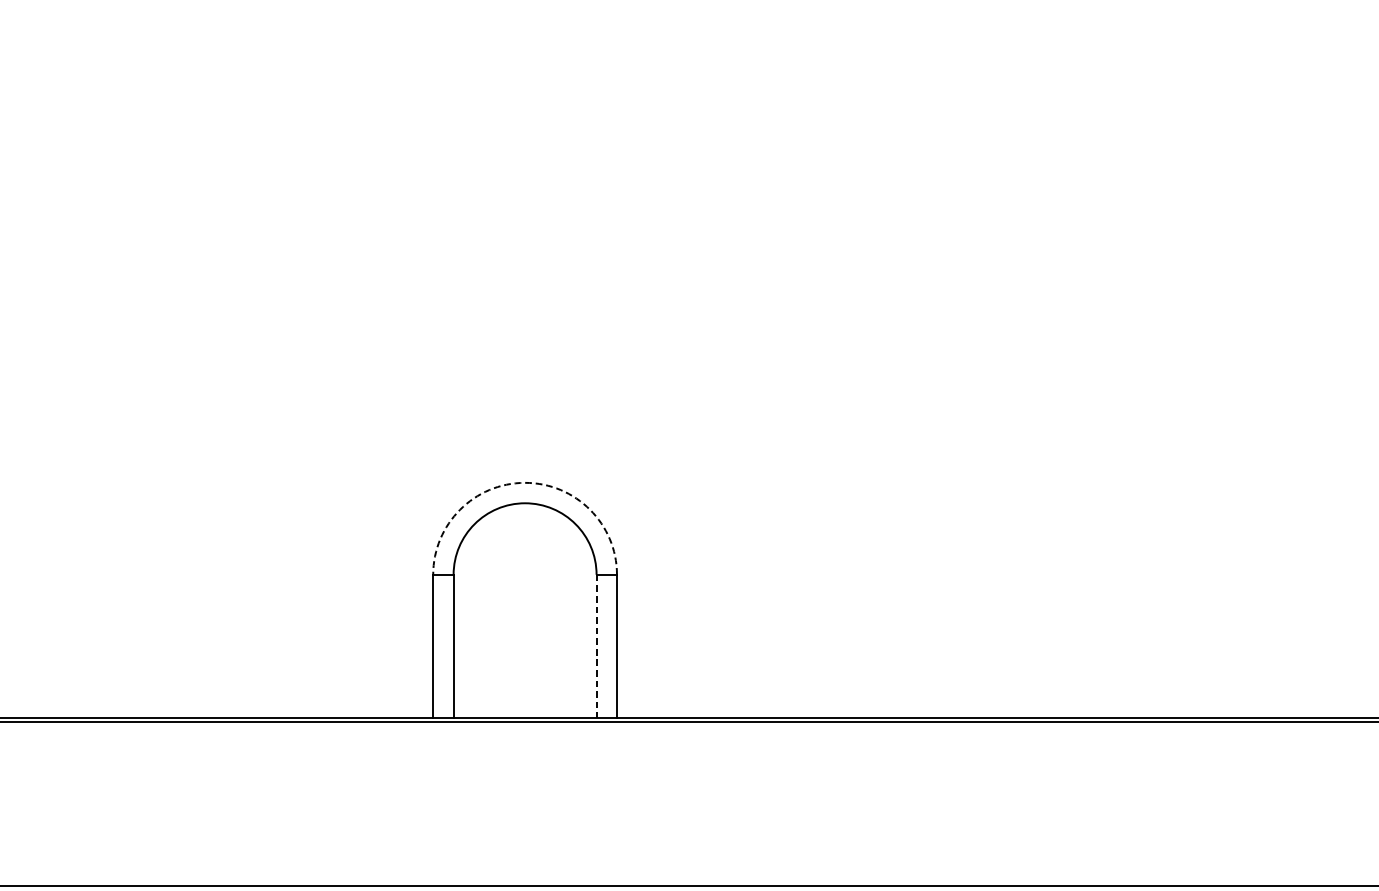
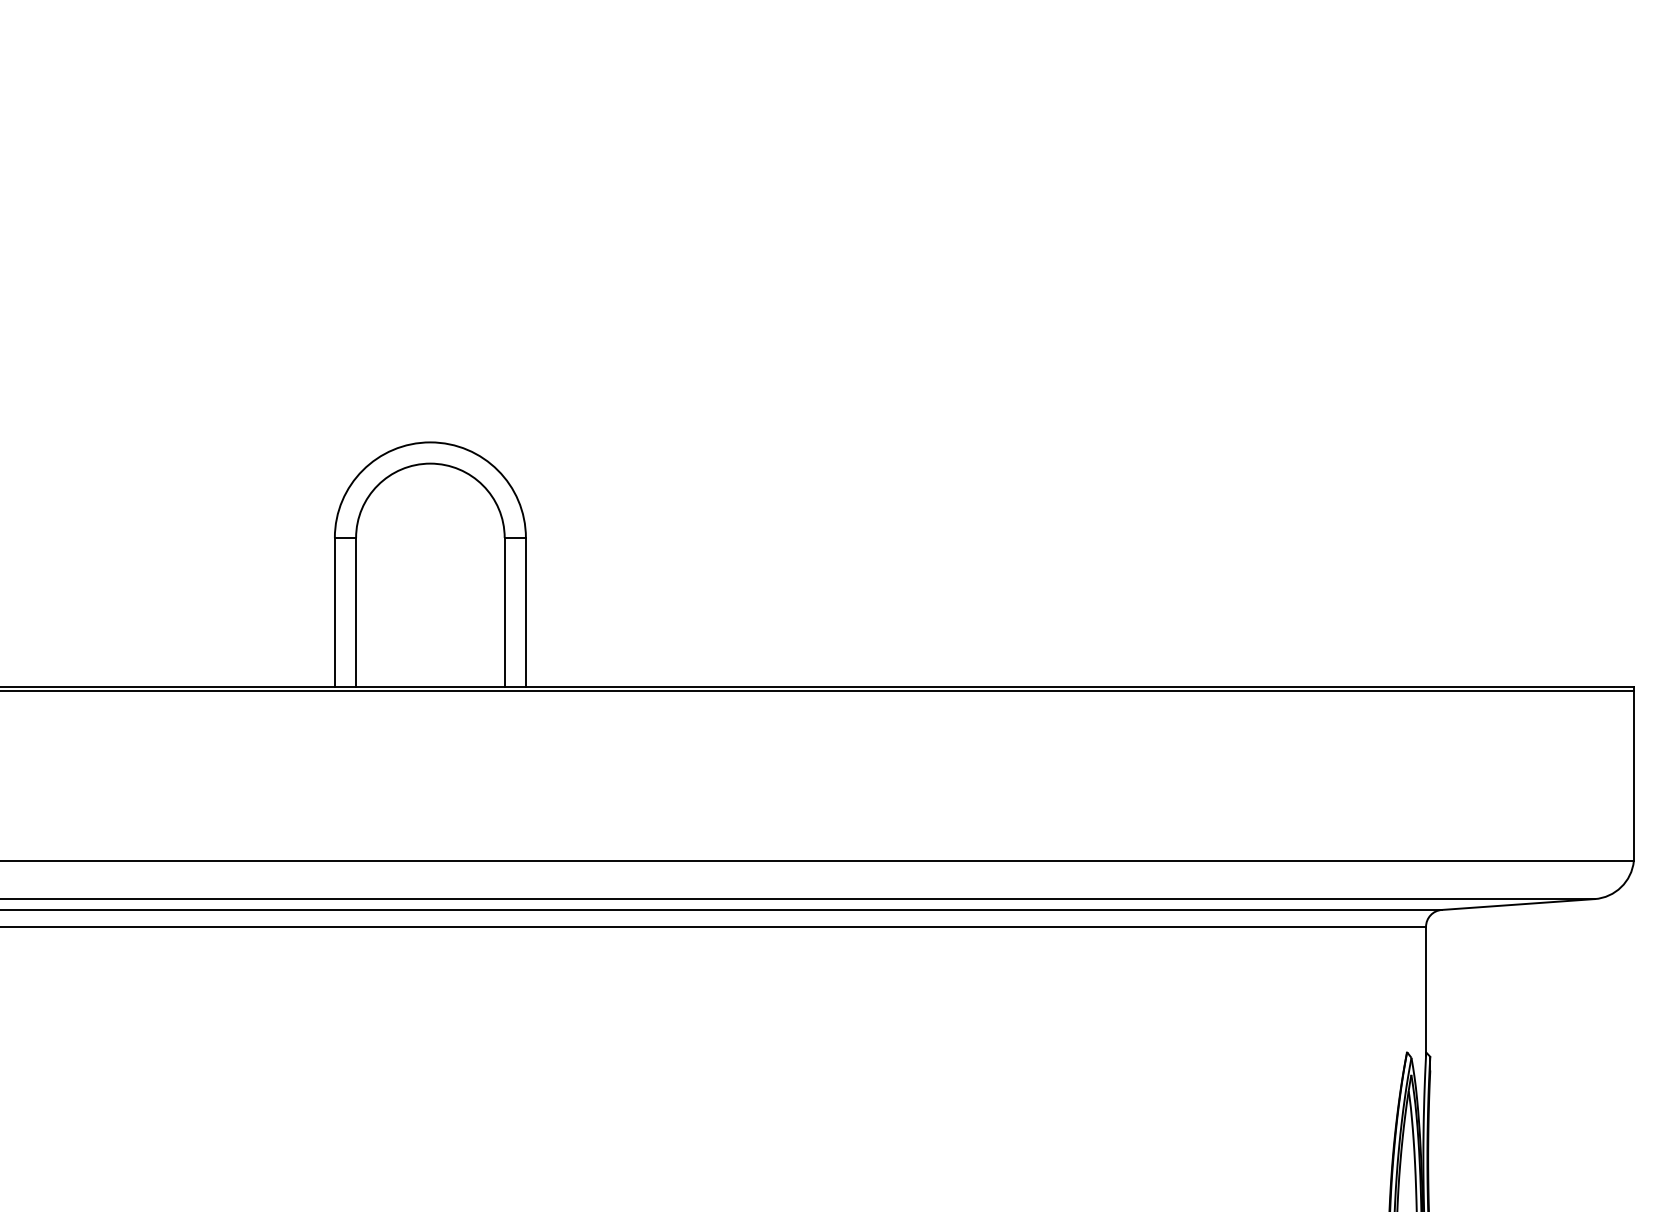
arc: (525, 482) -> (430, 442), dashed -> solid
line: (596, 646) -> (504, 612), dashed -> solid

